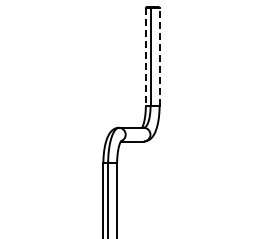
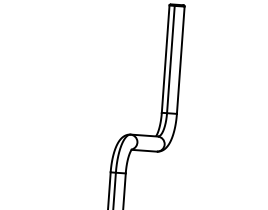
line: (145, 57) -> (165, 59), dashed -> solid
line: (159, 57) -> (180, 60), dashed -> solid

